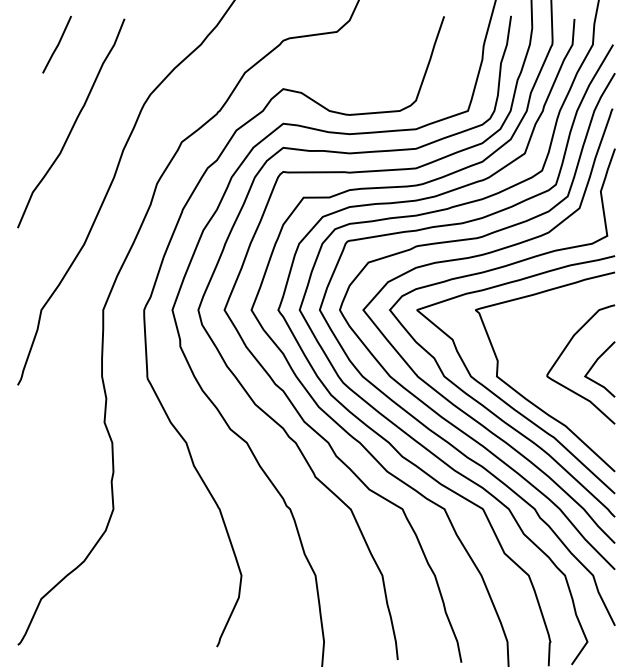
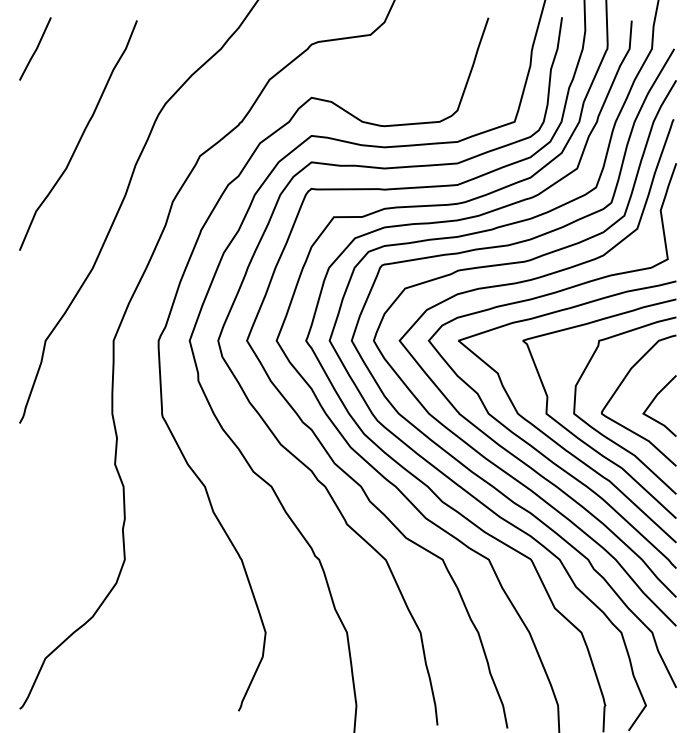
line: (57, 44) -> (35, 48), moved
curve: (549, 395) -> (604, 434), added

